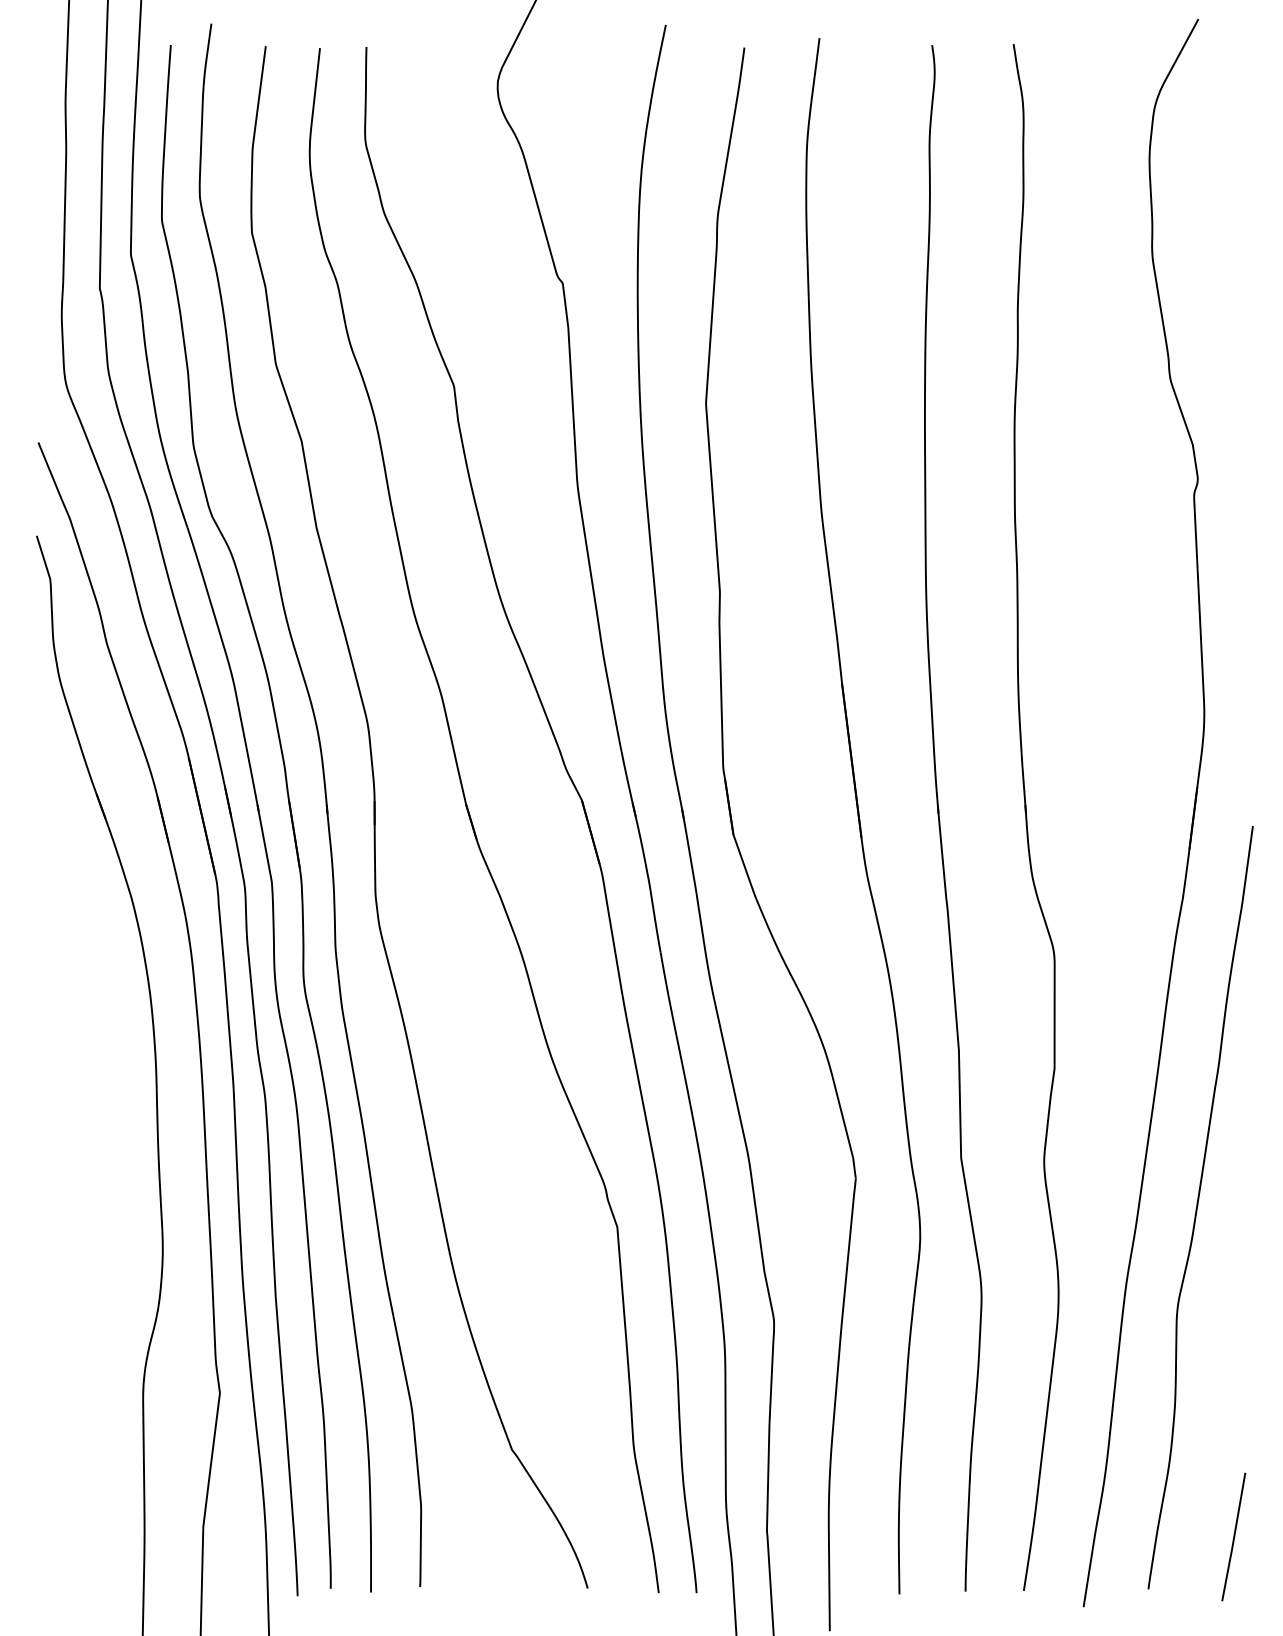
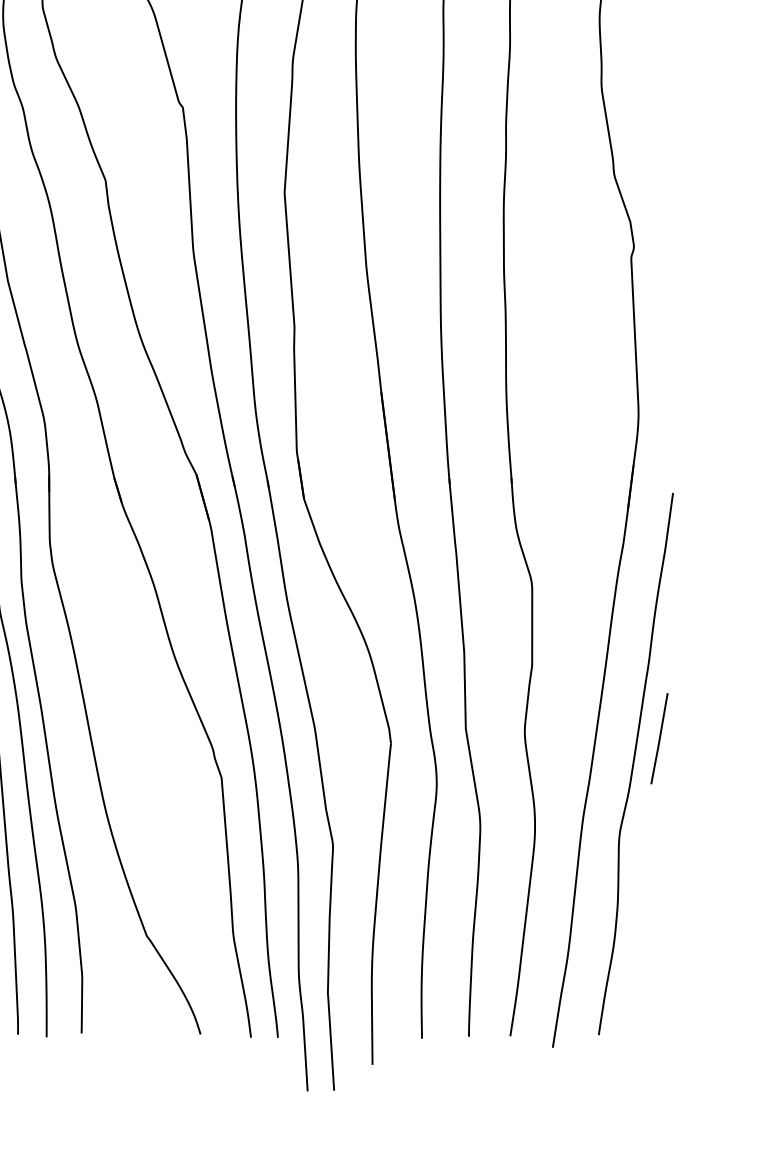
line: (1233, 1536) -> (659, 738), moved

